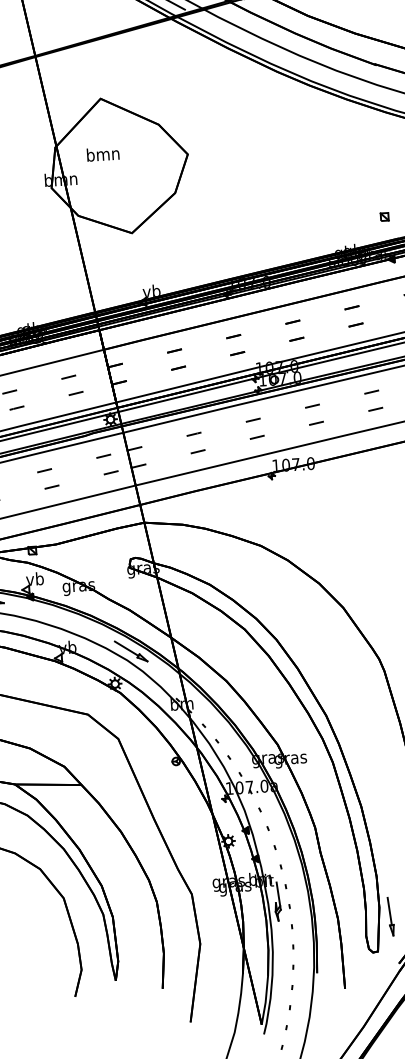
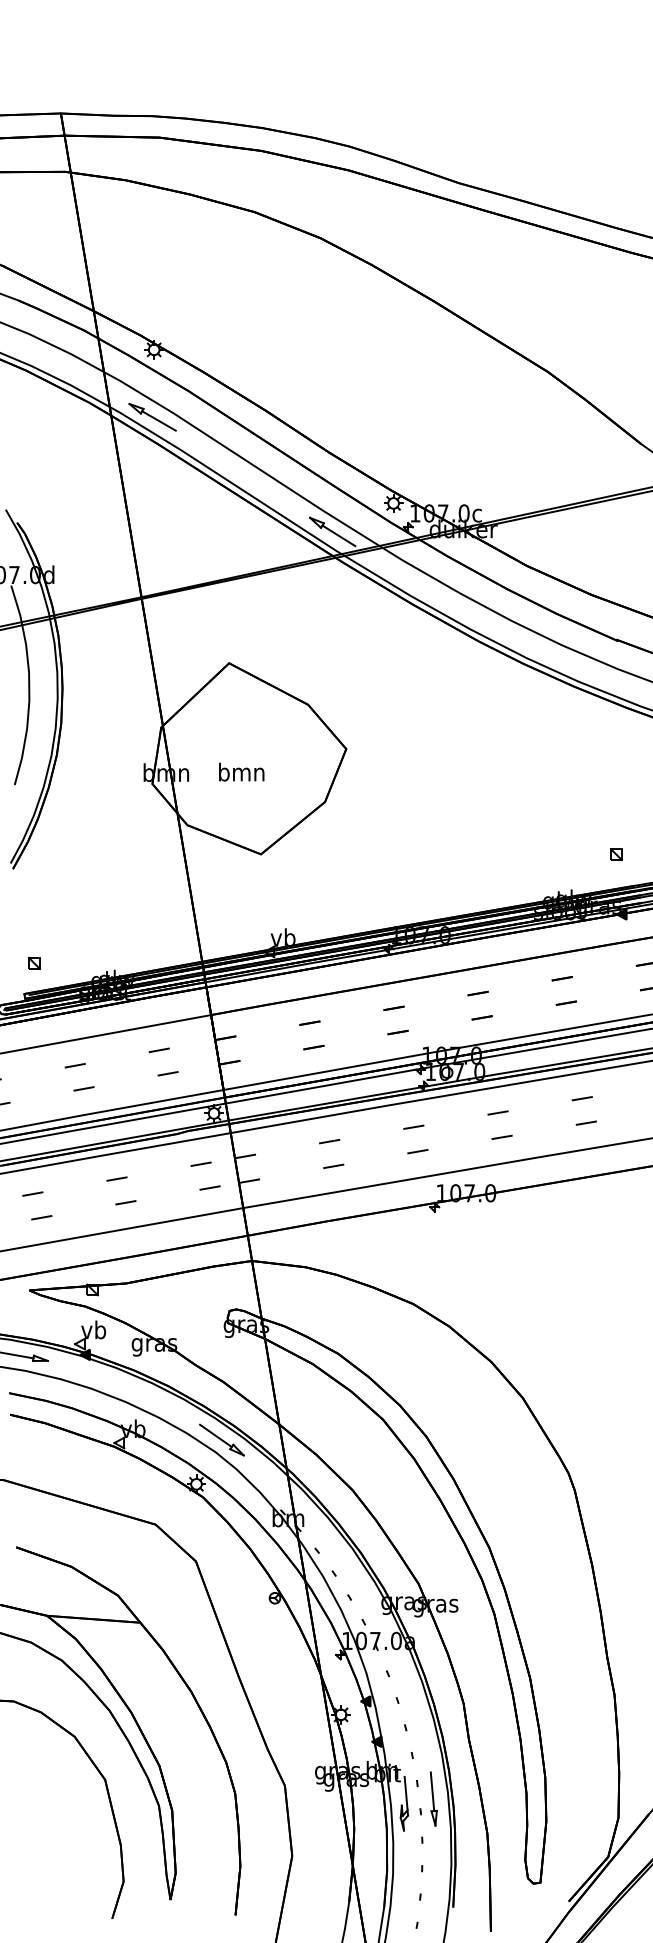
text: (102, 153) -> (241, 771), moved
part: (390, 916) -> (433, 1798), moved

